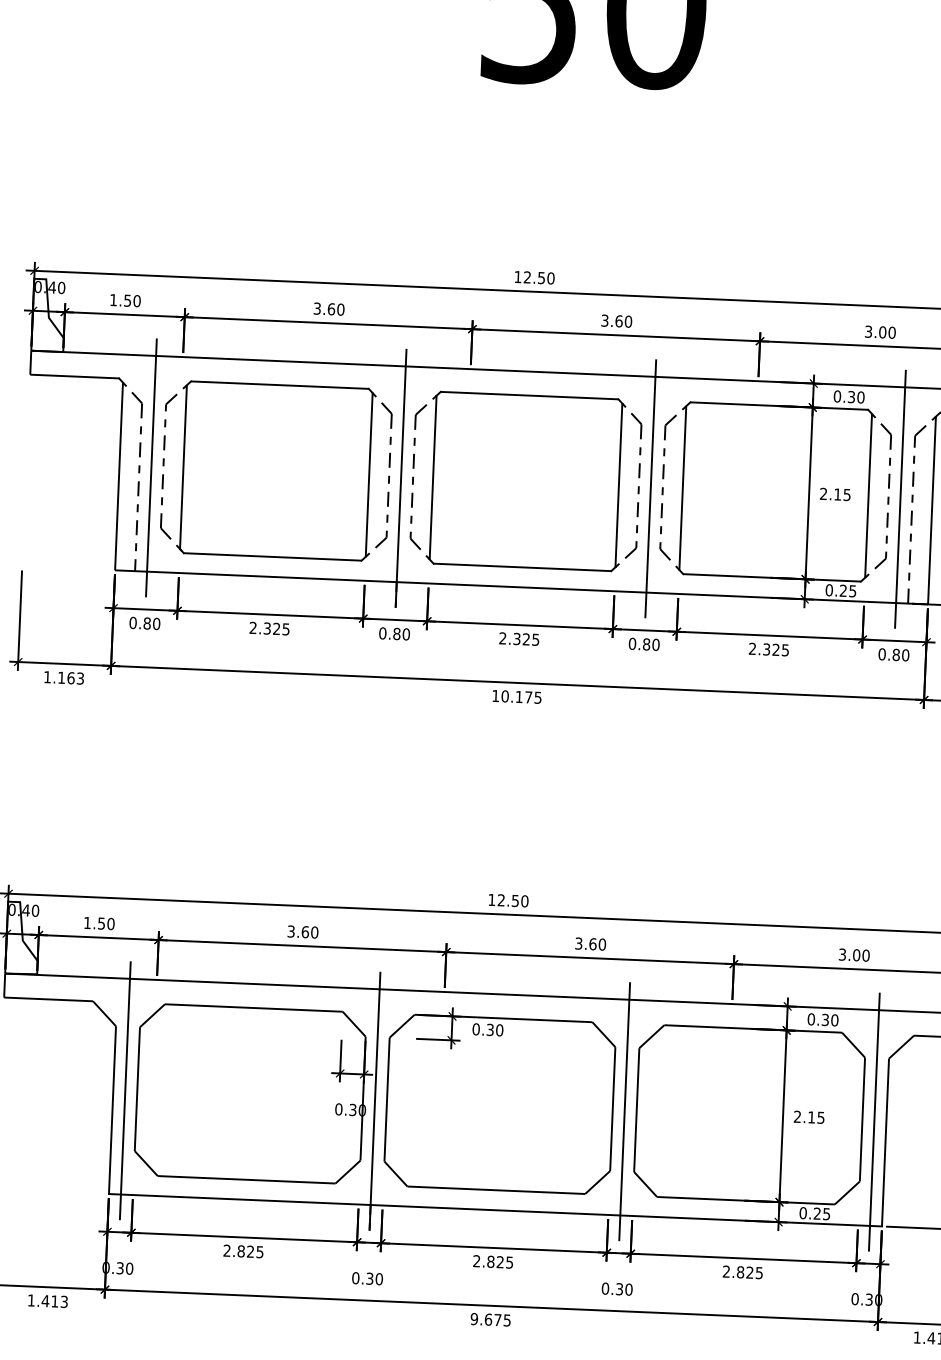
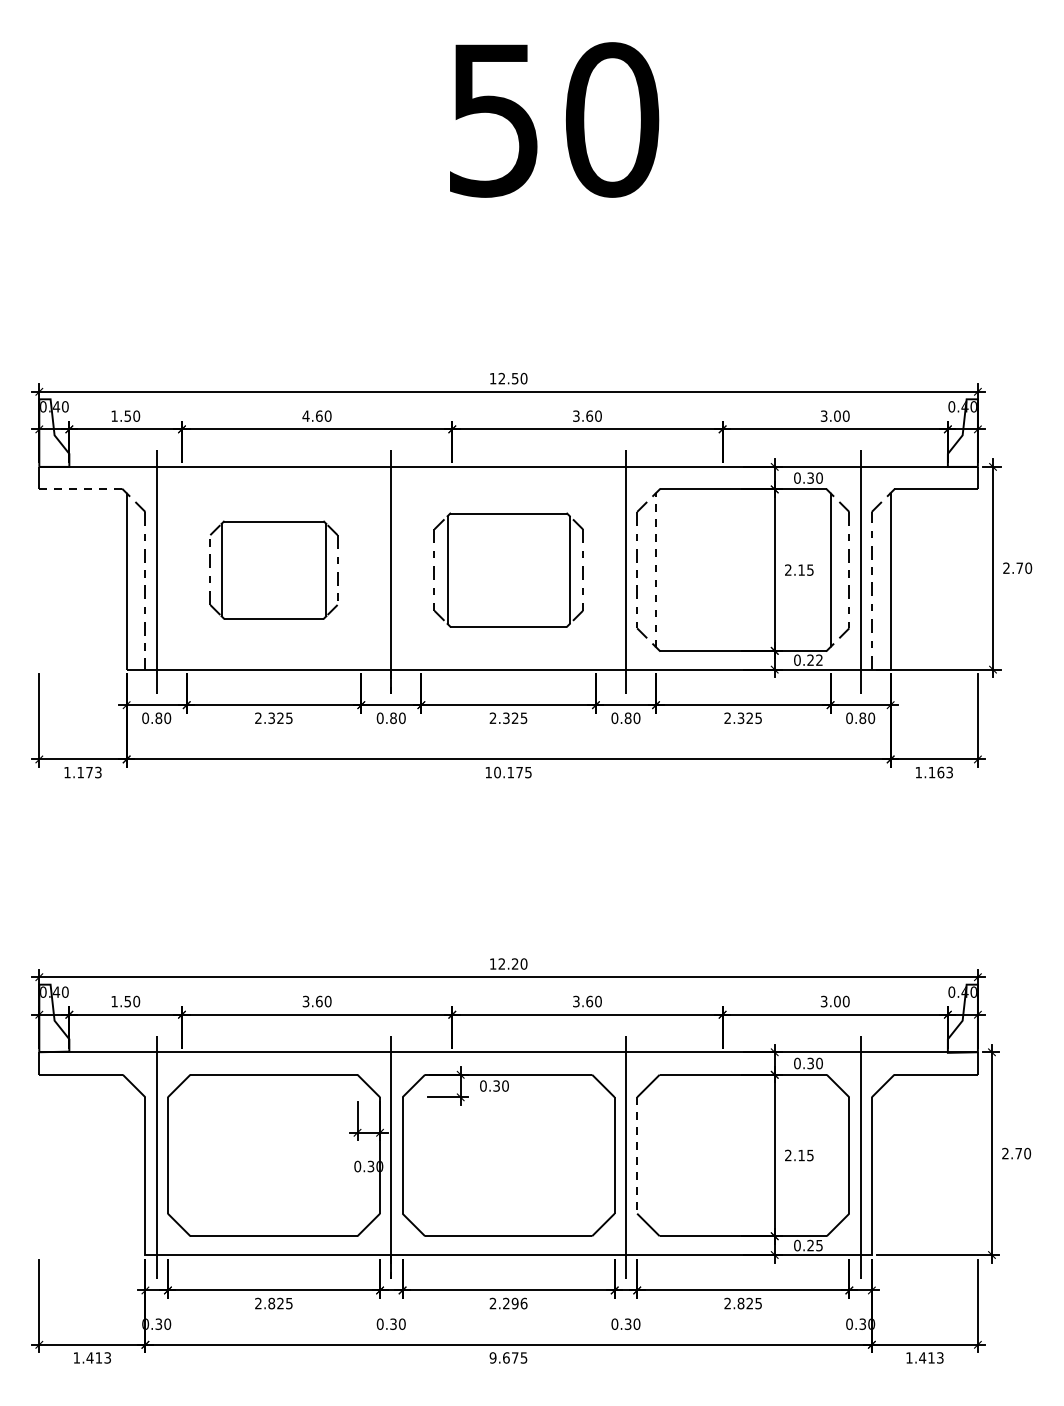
text: (316, 307) -> (305, 415), 3.60 -> 4.60
line: (75, 376) -> (81, 489), solid -> dashed
part: (275, 470) -> (273, 569), size x0.6
part: (525, 480) -> (508, 569), size x0.7
line: (682, 488) -> (655, 570), solid -> dashed
text: (852, 590) -> (819, 659), 0.25 -> 0.22
text: (71, 678) -> (89, 772), 1.163 -> 1.173
text: (515, 900) -> (515, 963), 12.50 -> 12.20
line: (637, 1110) -> (637, 1155), solid -> dashed
text: (500, 1262) -> (515, 1303), 2.825 -> 2.296

